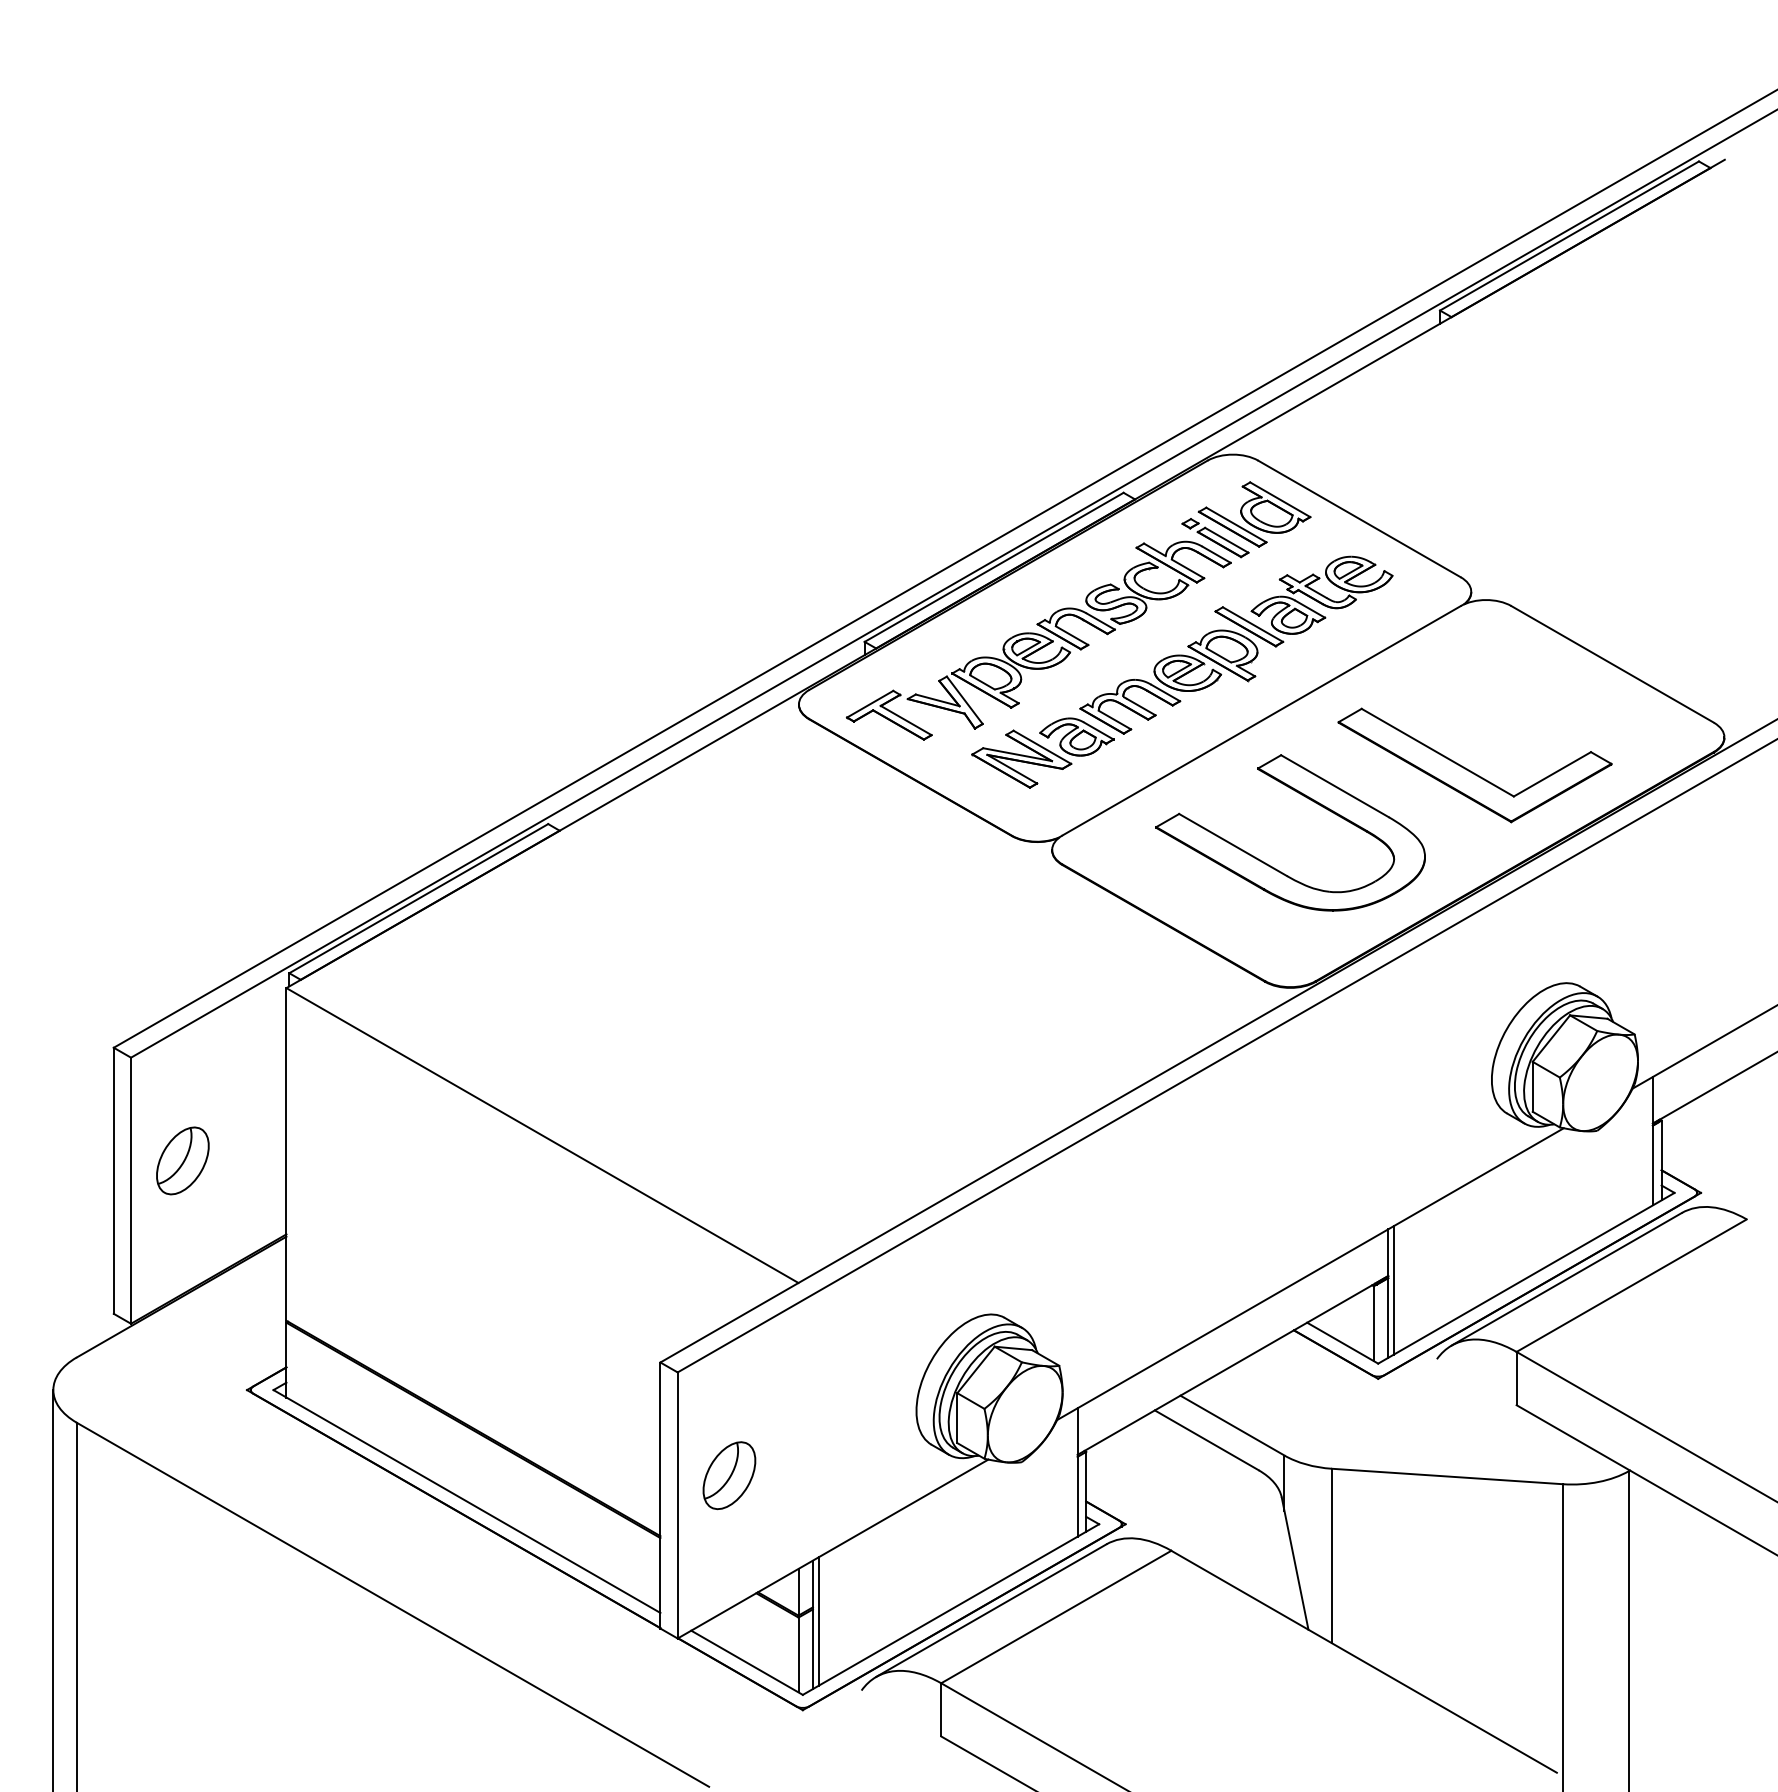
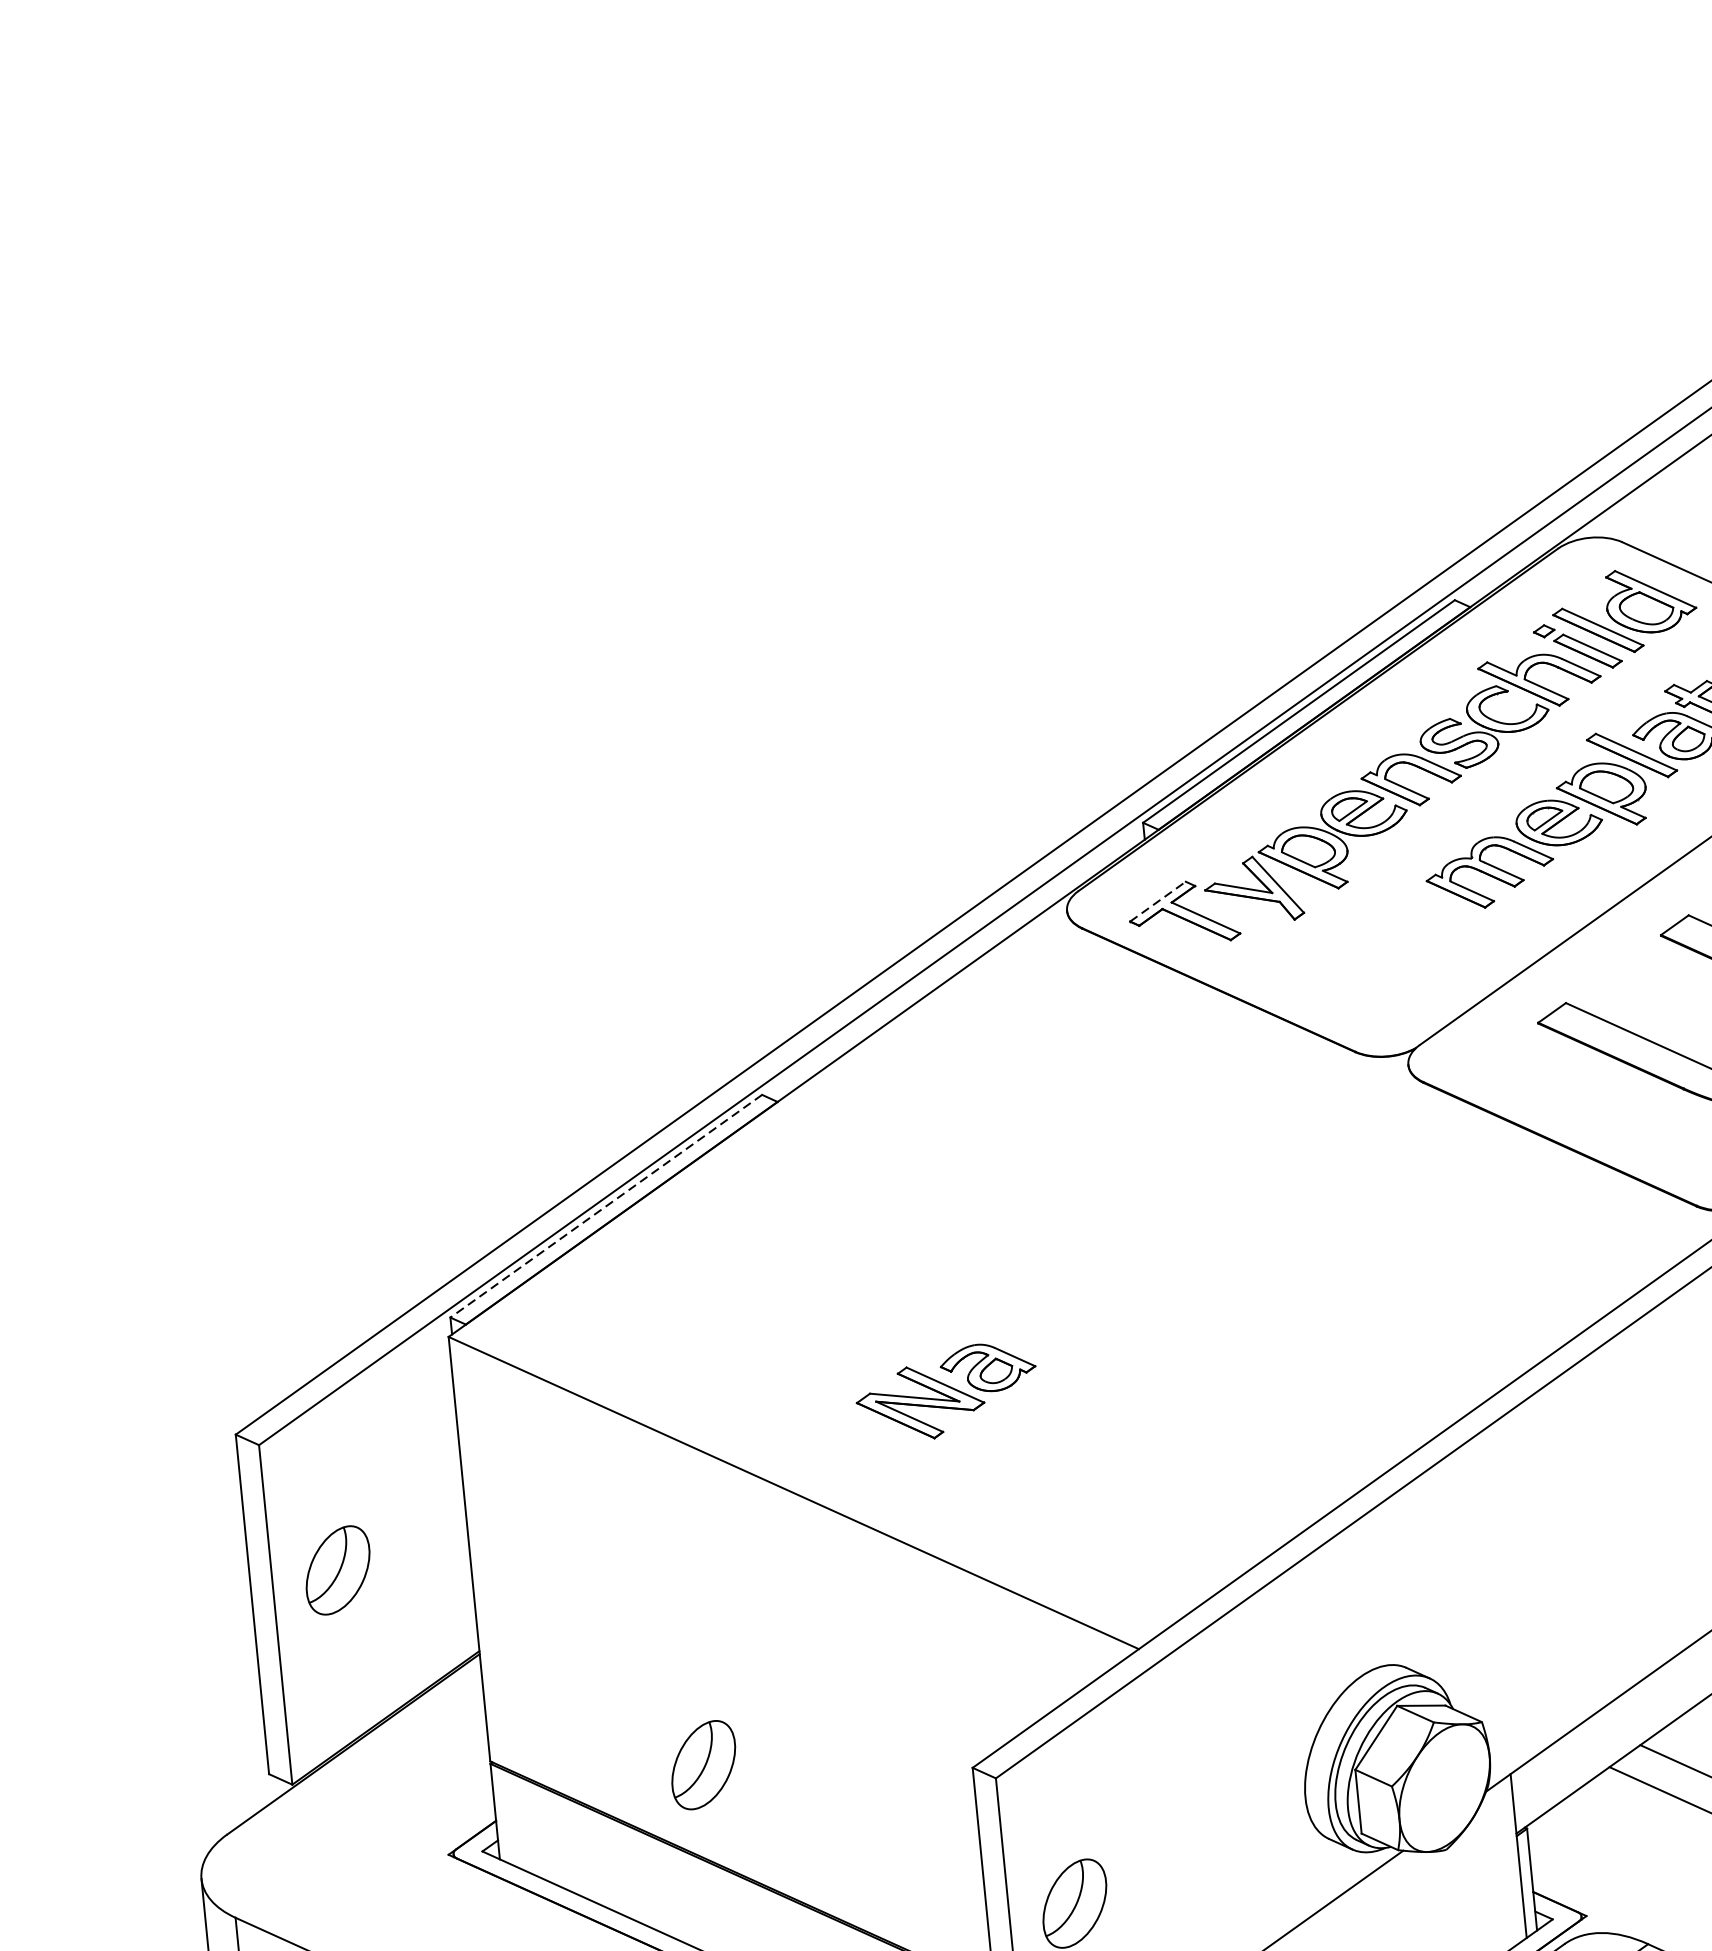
line: (870, 704) -> (1158, 901), solid -> dashed
part: (1042, 752) -> (946, 1391), moved
line: (418, 898) -> (605, 1206), solid -> dashed
part: (451, 1339) -> (703, 1764), added

